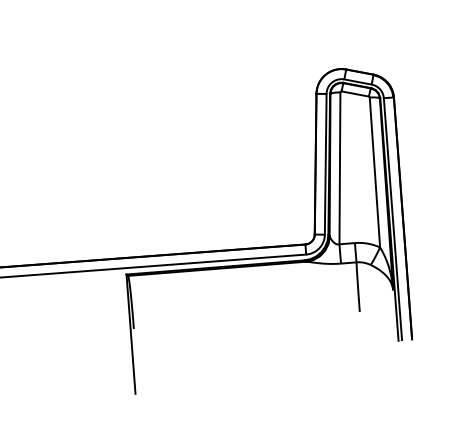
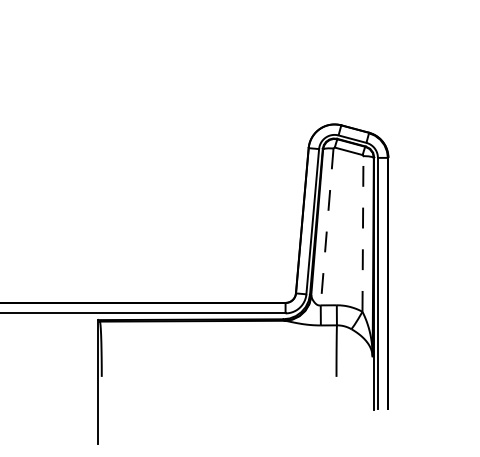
line: (340, 167) -> (327, 226), solid -> dashed
line: (374, 172) -> (362, 233), solid -> dashed

